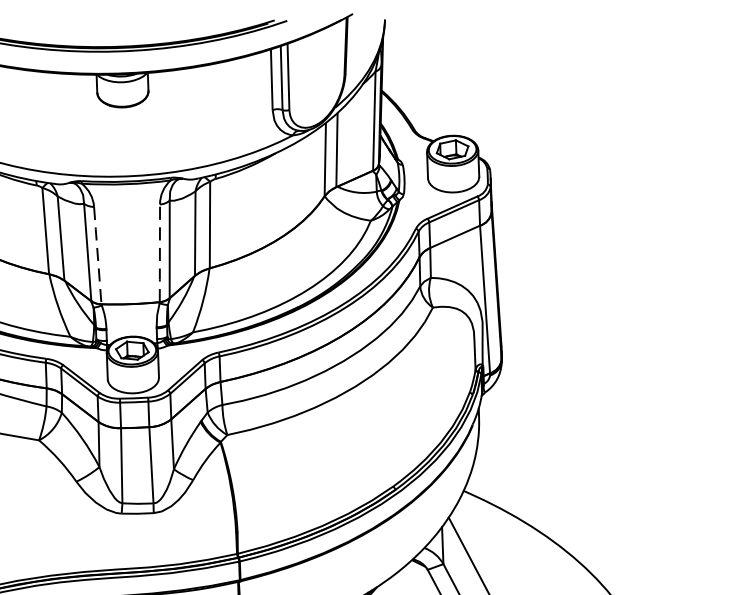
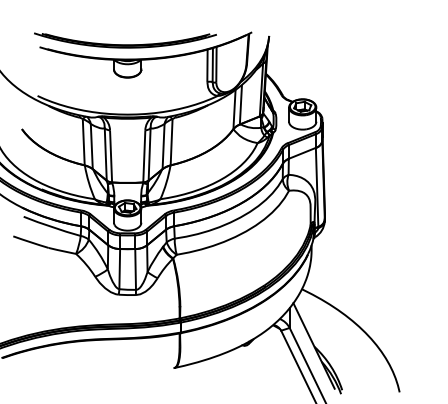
line: (160, 253) -> (144, 156), dashed -> solid
line: (98, 255) -> (111, 156), dashed -> solid

